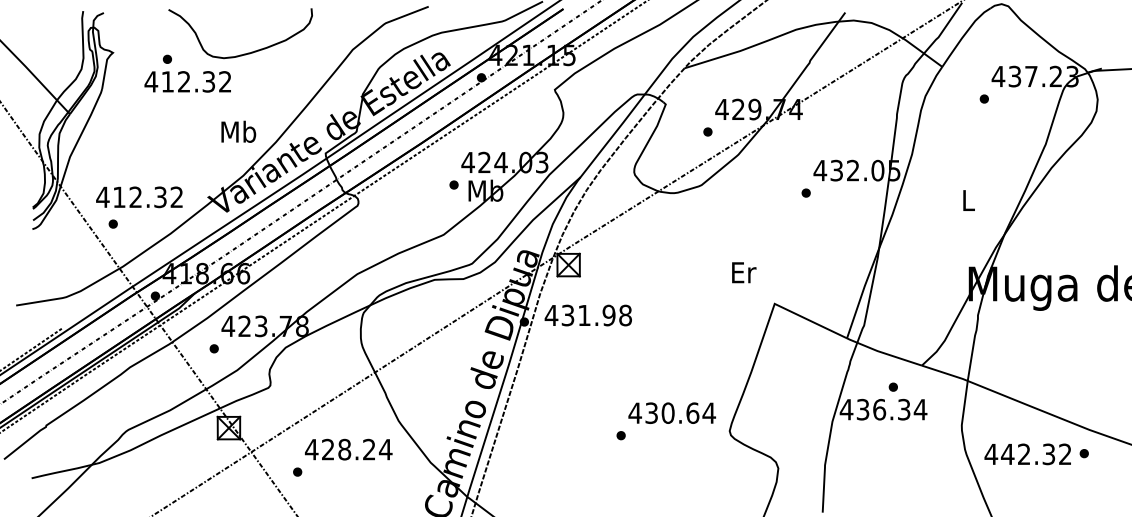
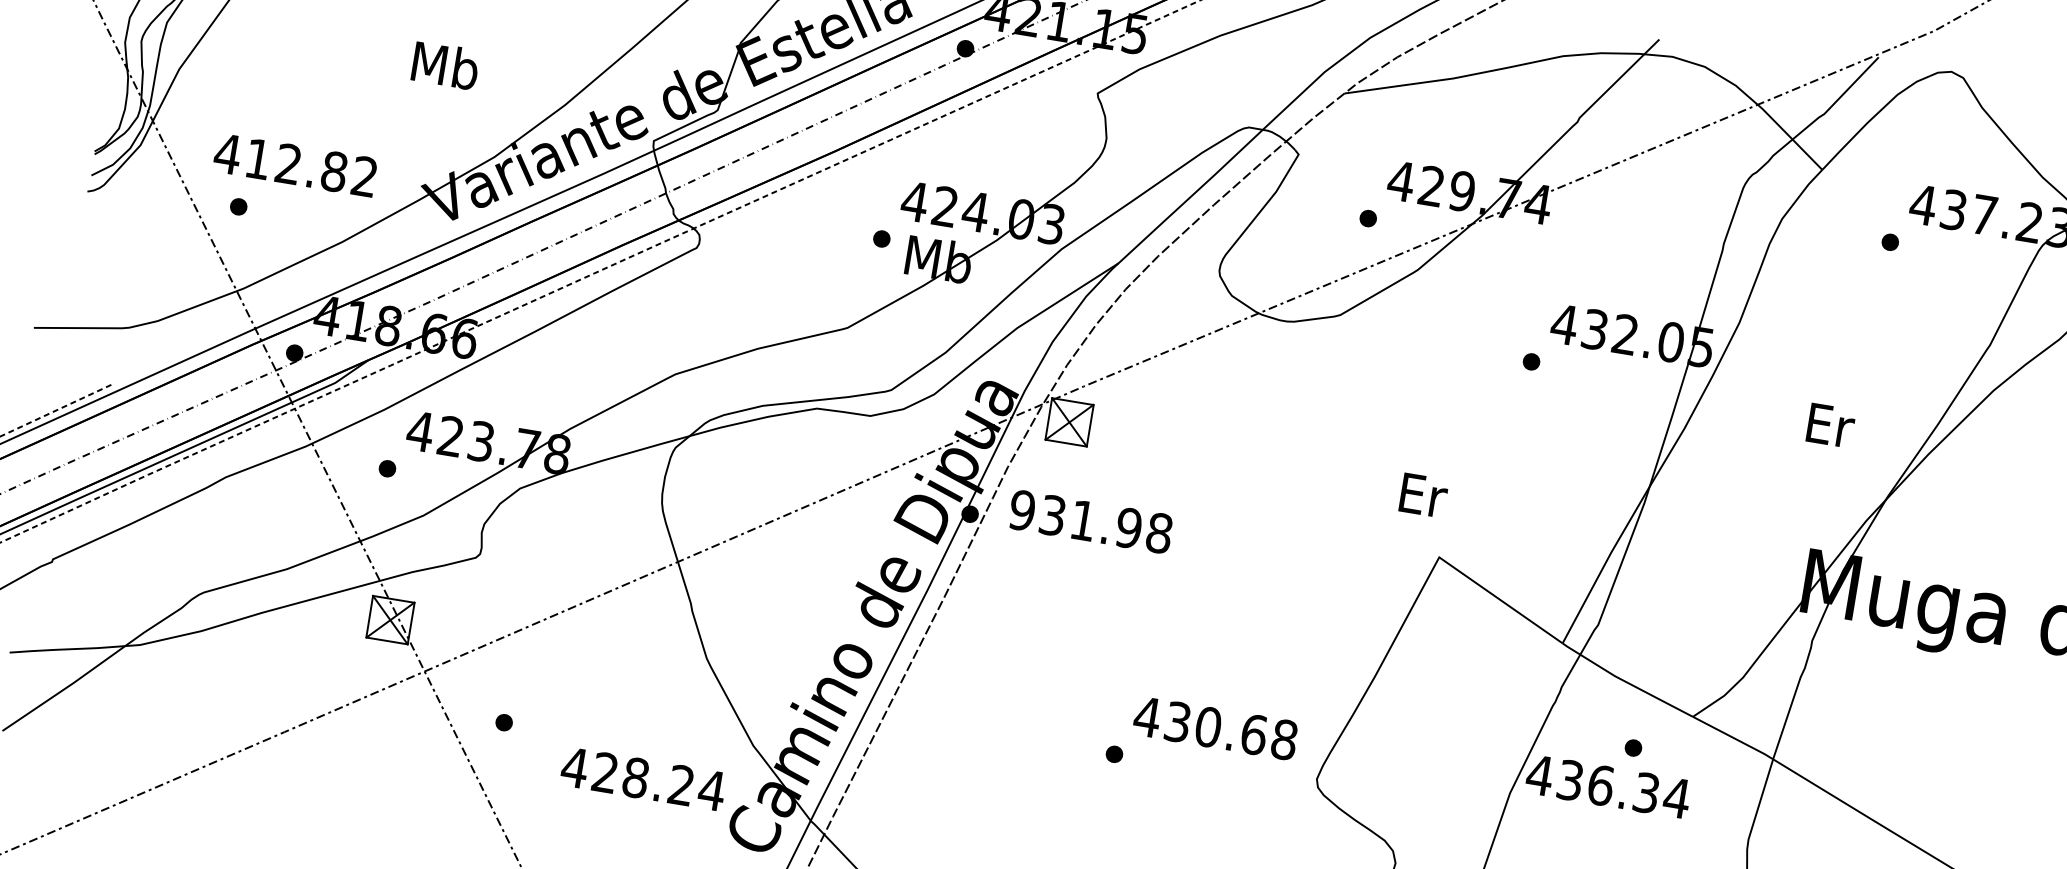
text: (238, 131) -> (445, 64), moved
text: (160, 197) -> (334, 172), 412.32 -> 412.82
text: (969, 200) -> (1831, 425), L -> Er
text: (744, 272) -> (1424, 495), moved
text: (551, 315) -> (1022, 510), 431.98 -> 931.98
text: (709, 412) -> (1285, 738), 430.64 -> 430.68
text: (348, 449) -> (642, 778), moved

